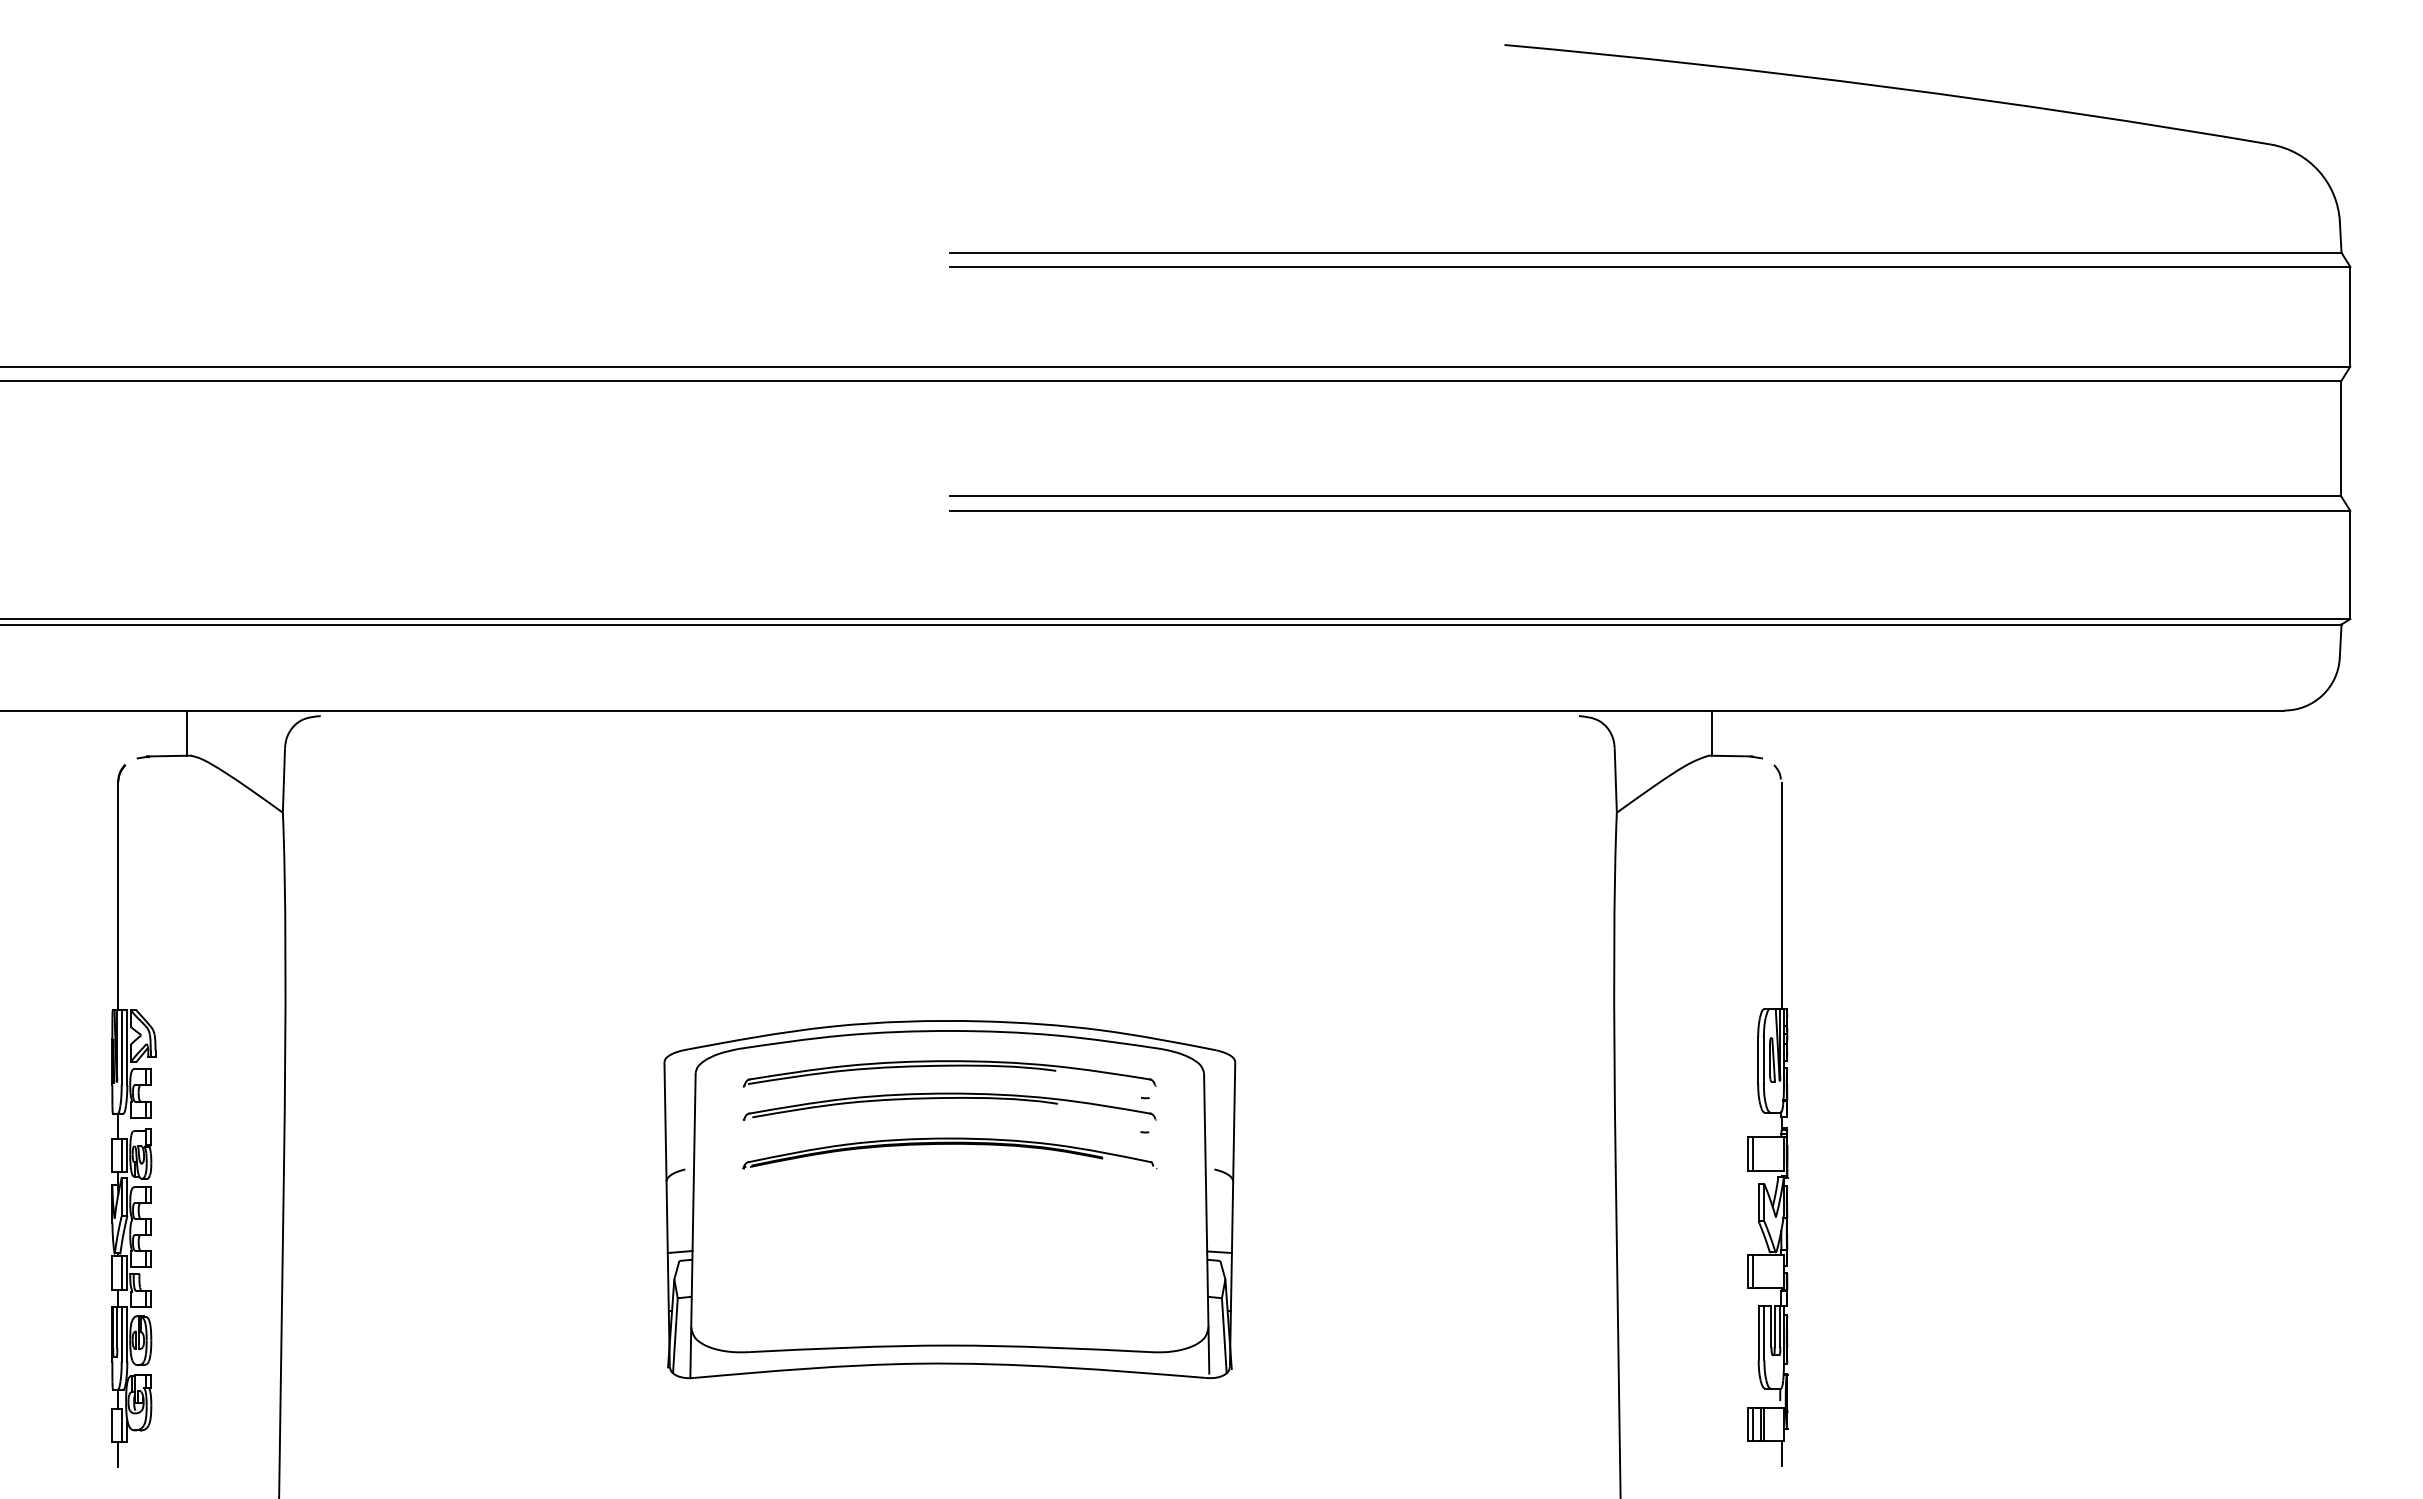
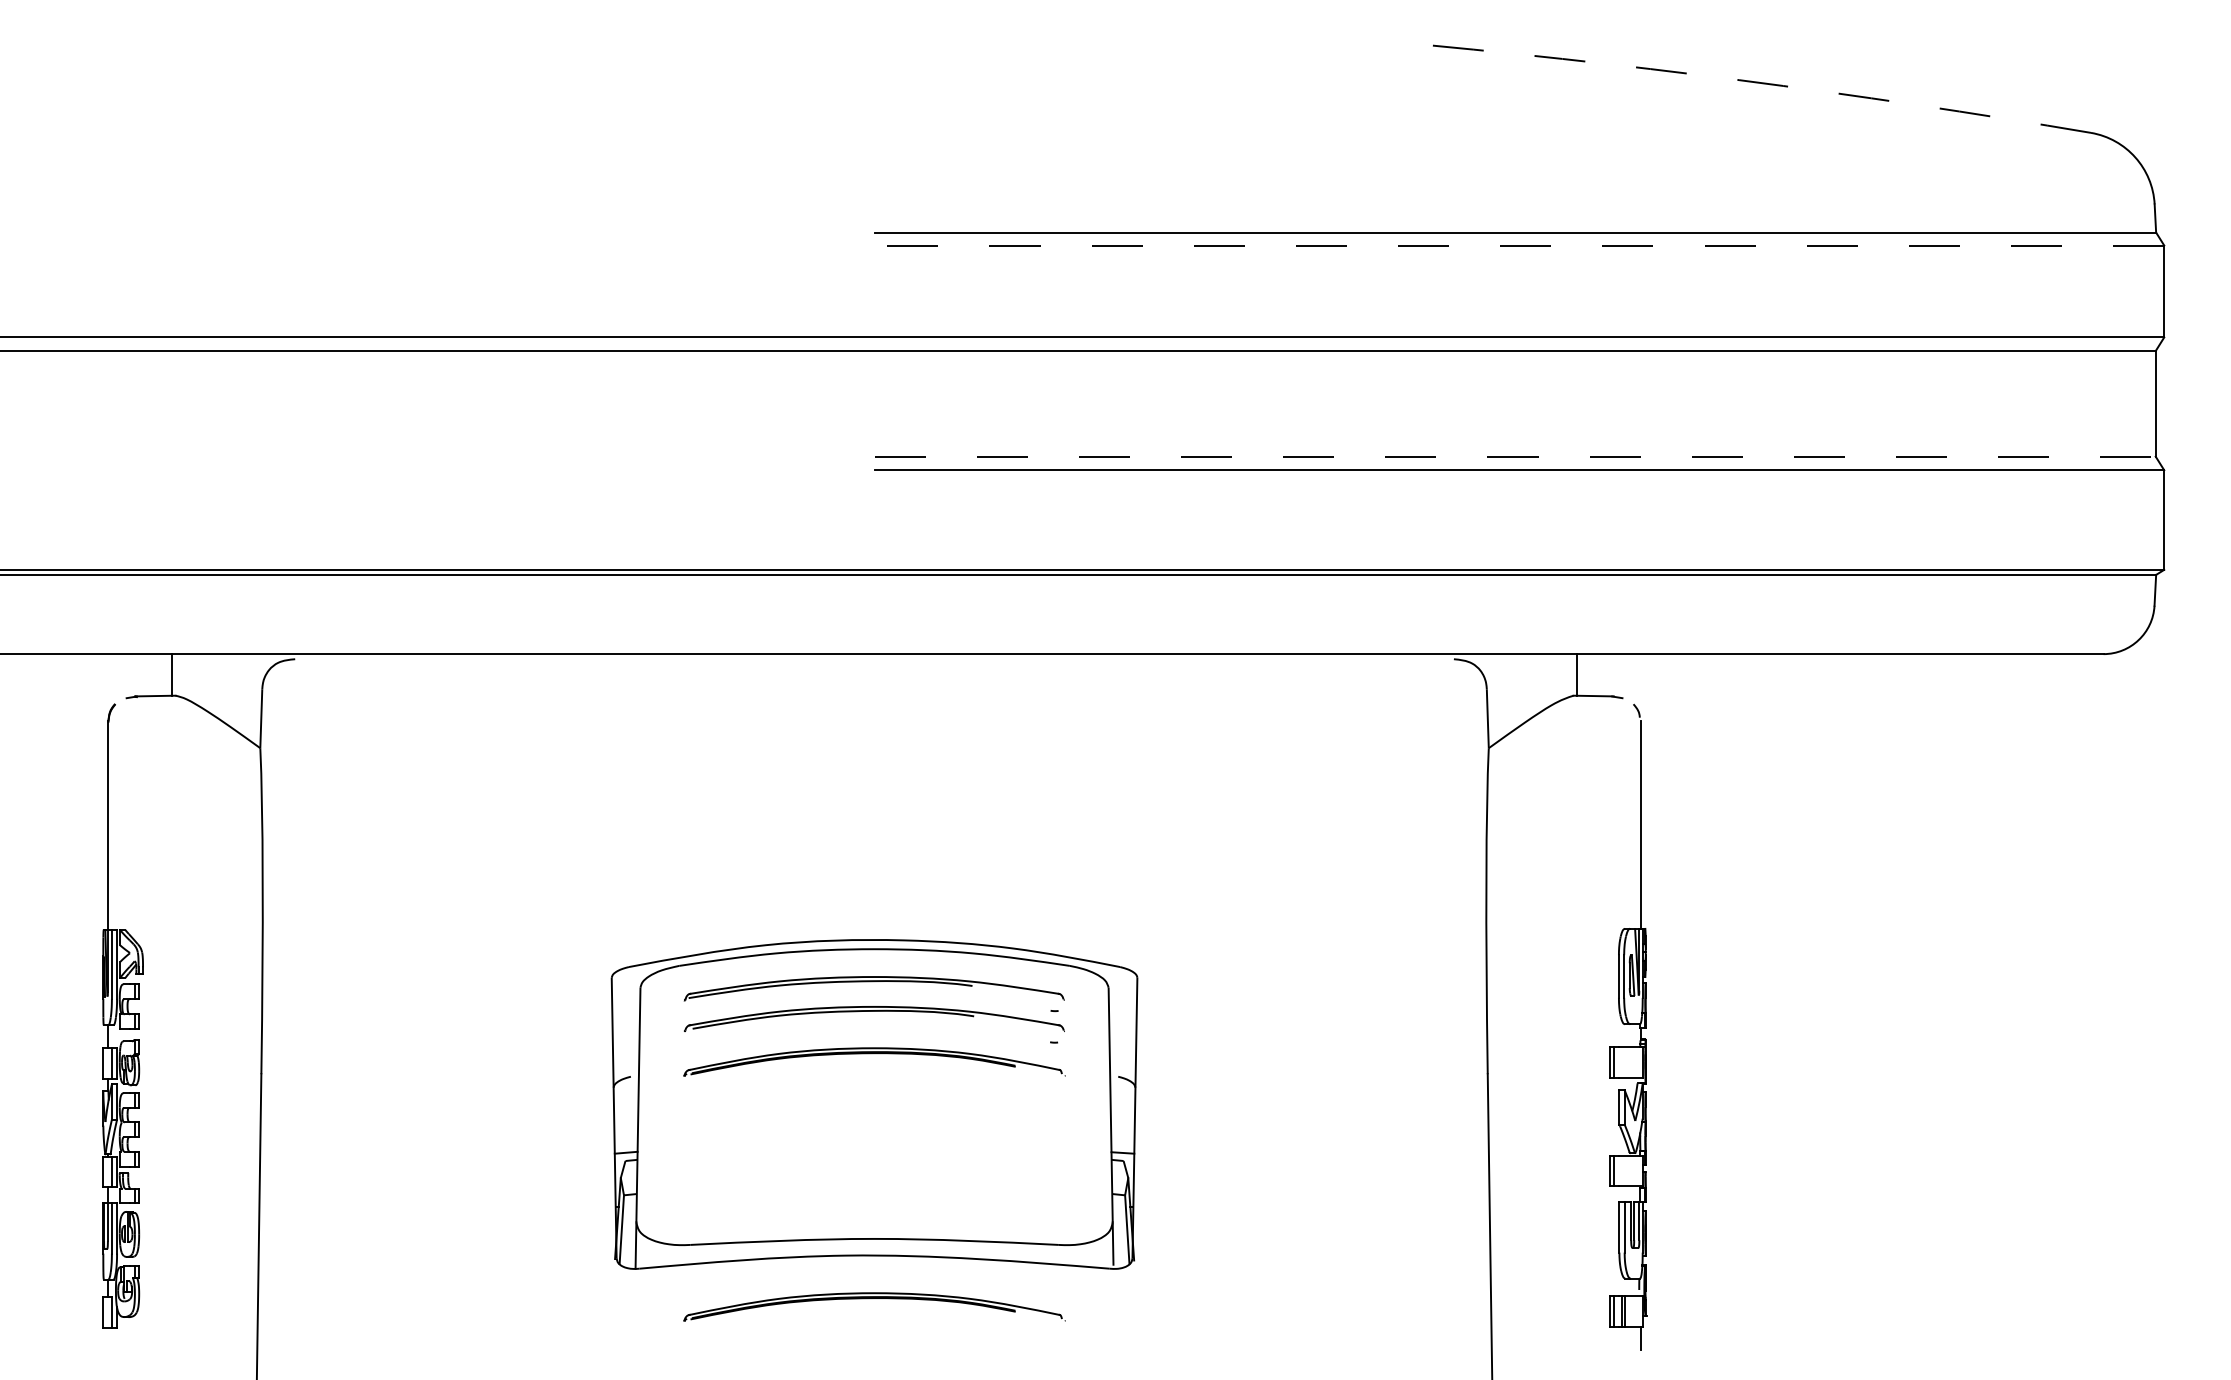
arc: (1888, 87) -> (1738, 80), solid -> dashed
line: (1649, 266) -> (1518, 245), solid -> dashed
line: (1645, 496) -> (1515, 457), solid -> dashed
part: (949, 1410) -> (874, 1298), added
line: (117, 1454) -> (108, 1339), removed

